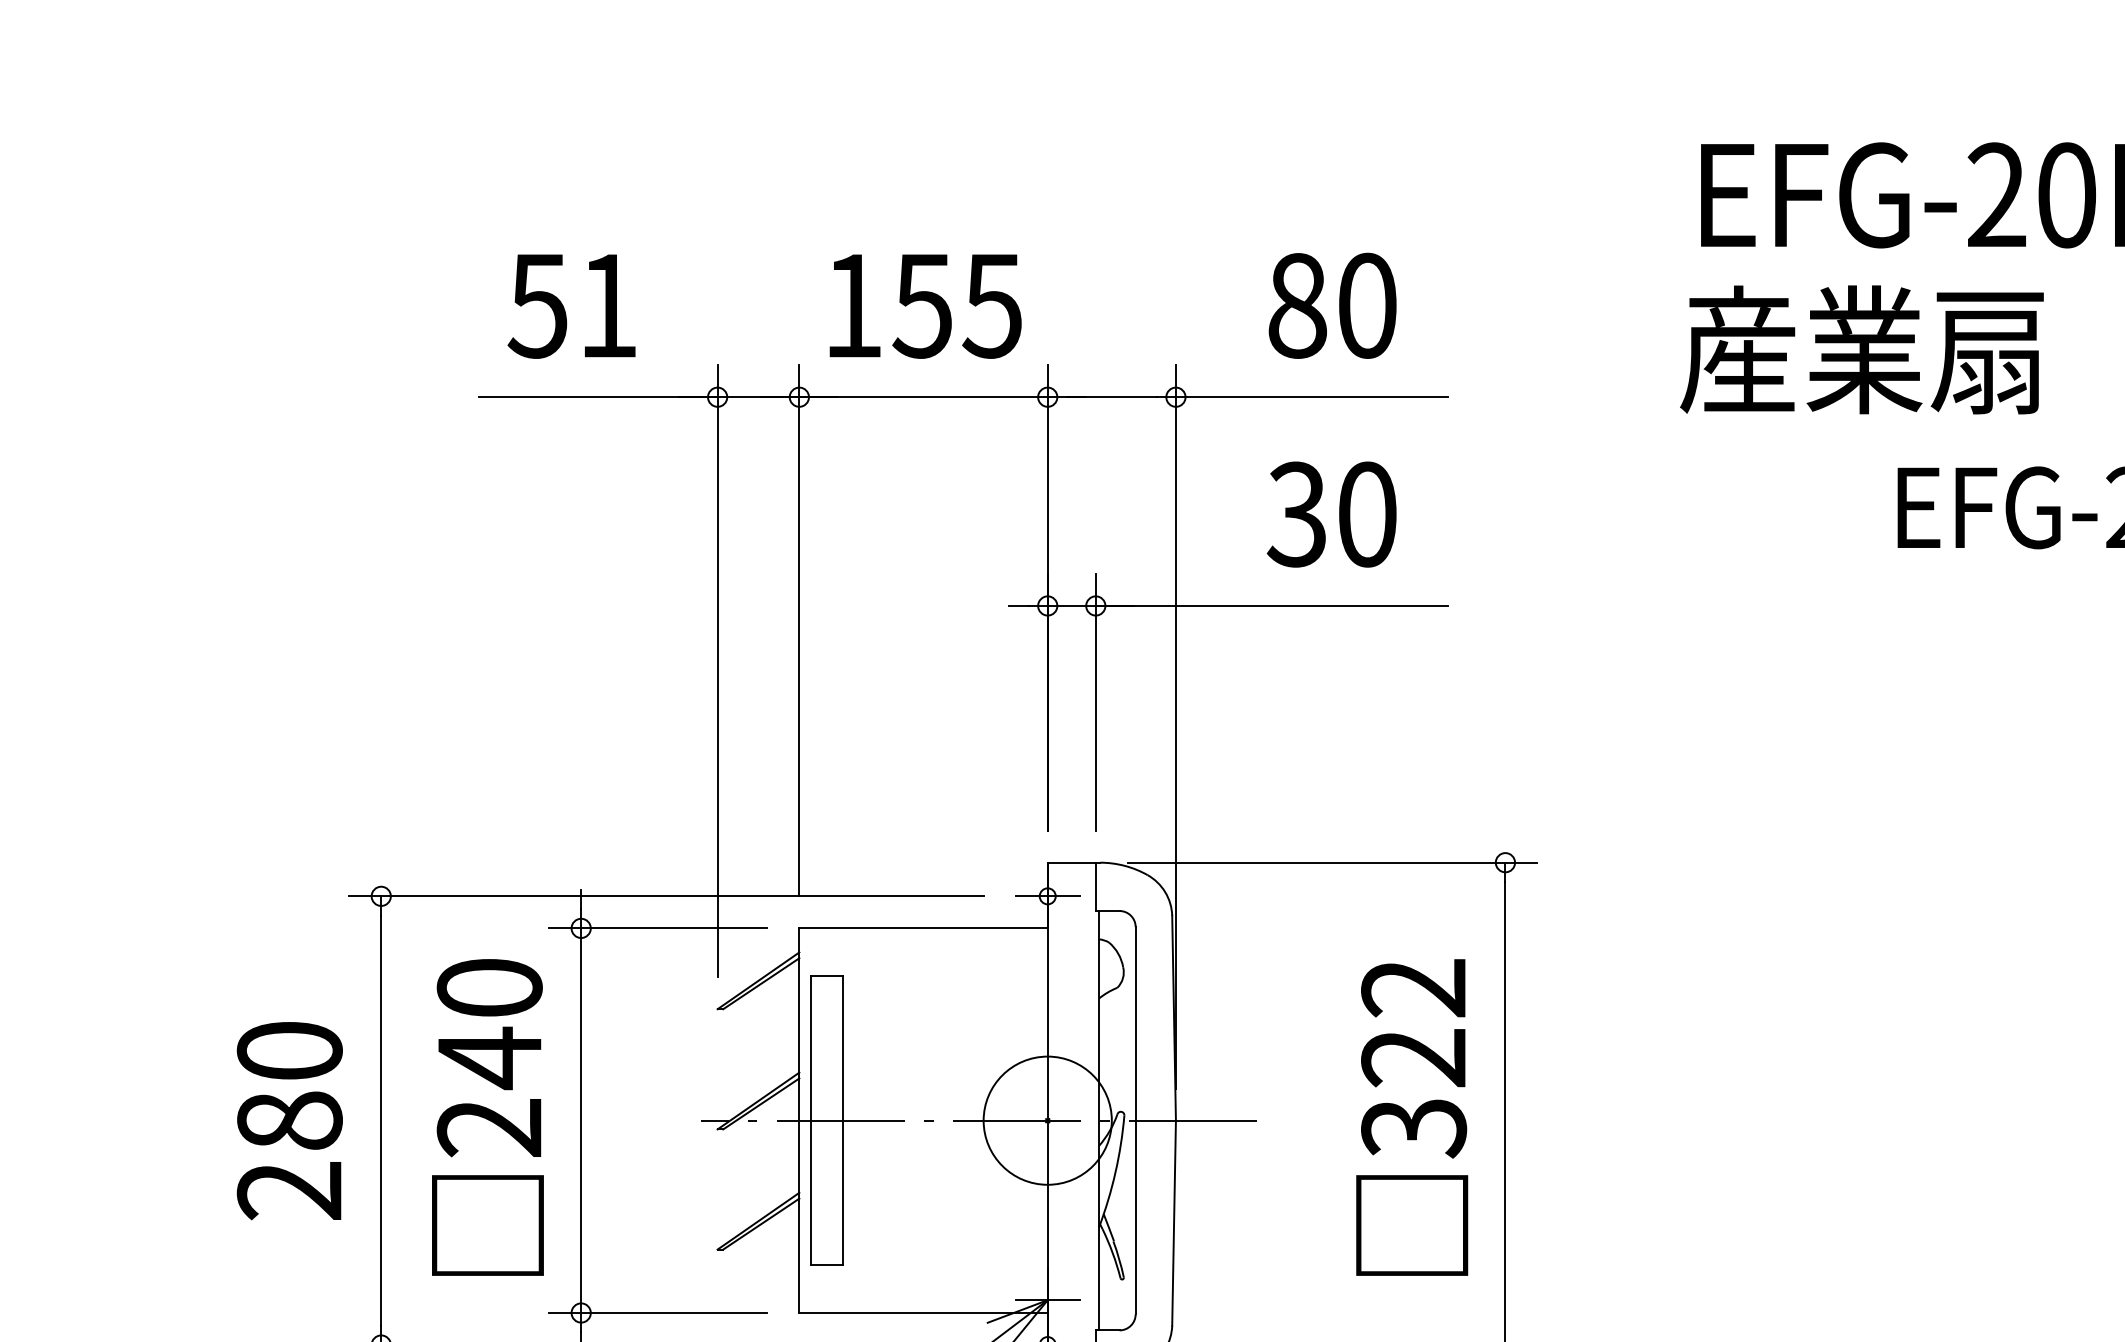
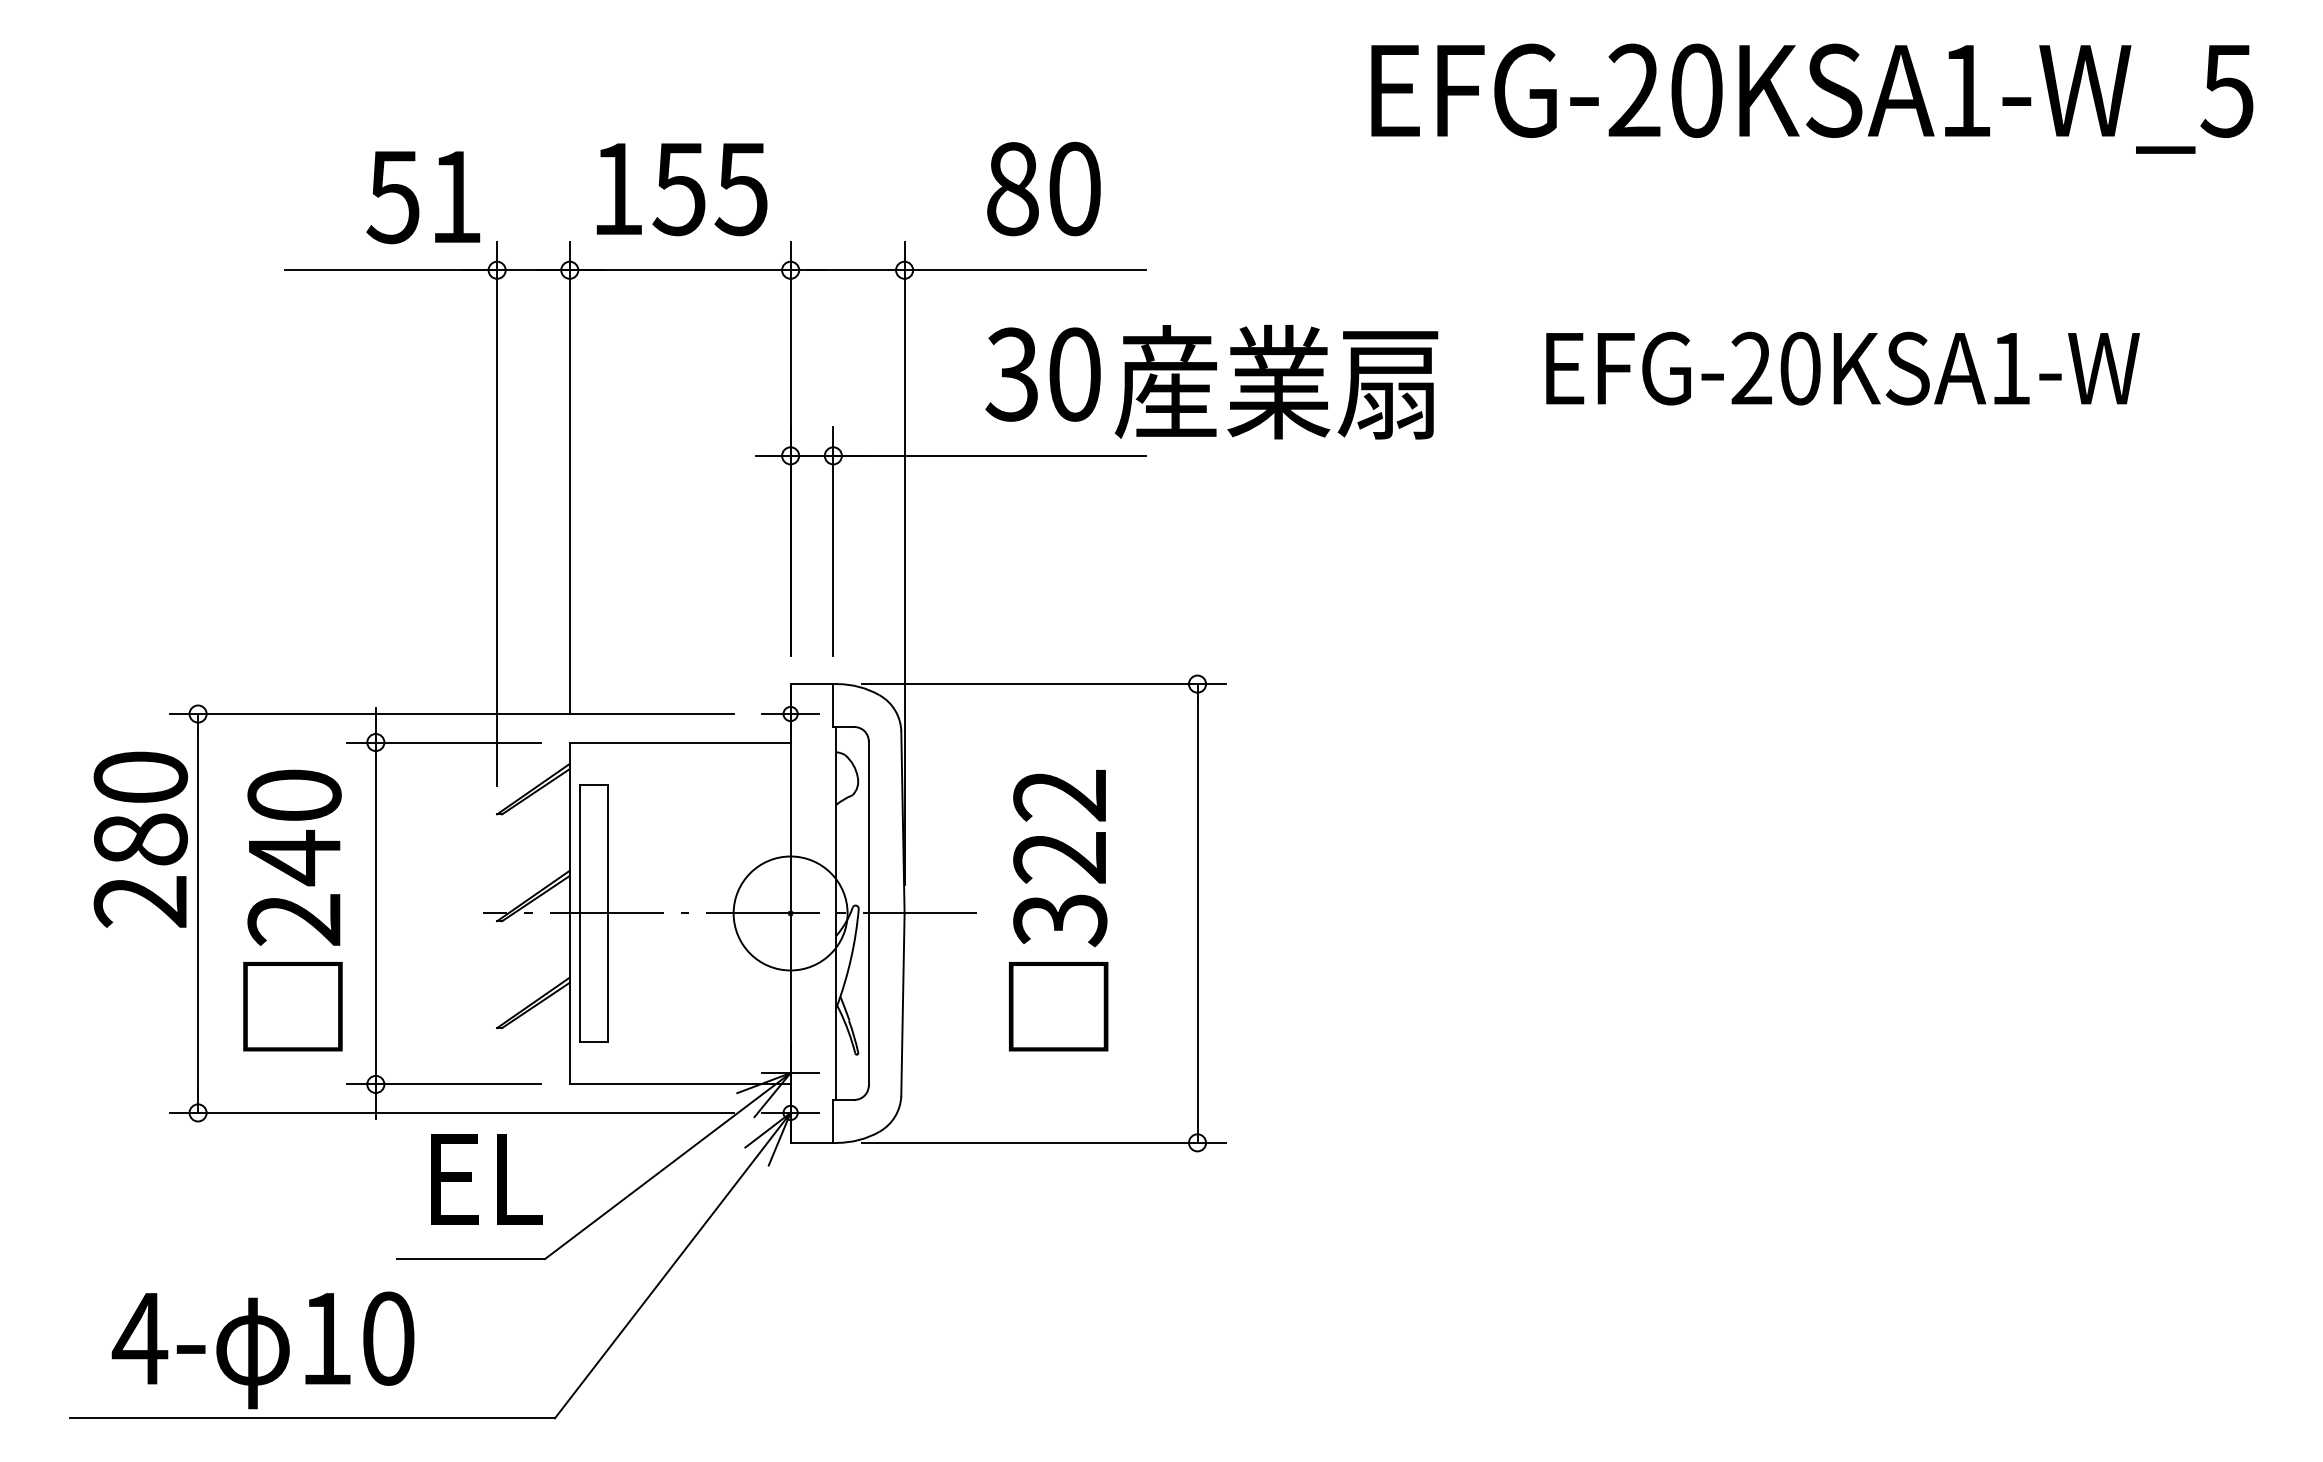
text: (571, 306) -> (423, 197), moved
text: (1861, 350) -> (1276, 382), moved
text: (1412, 1117) -> (1058, 910), moved
text: (289, 1120) -> (140, 839), moved

